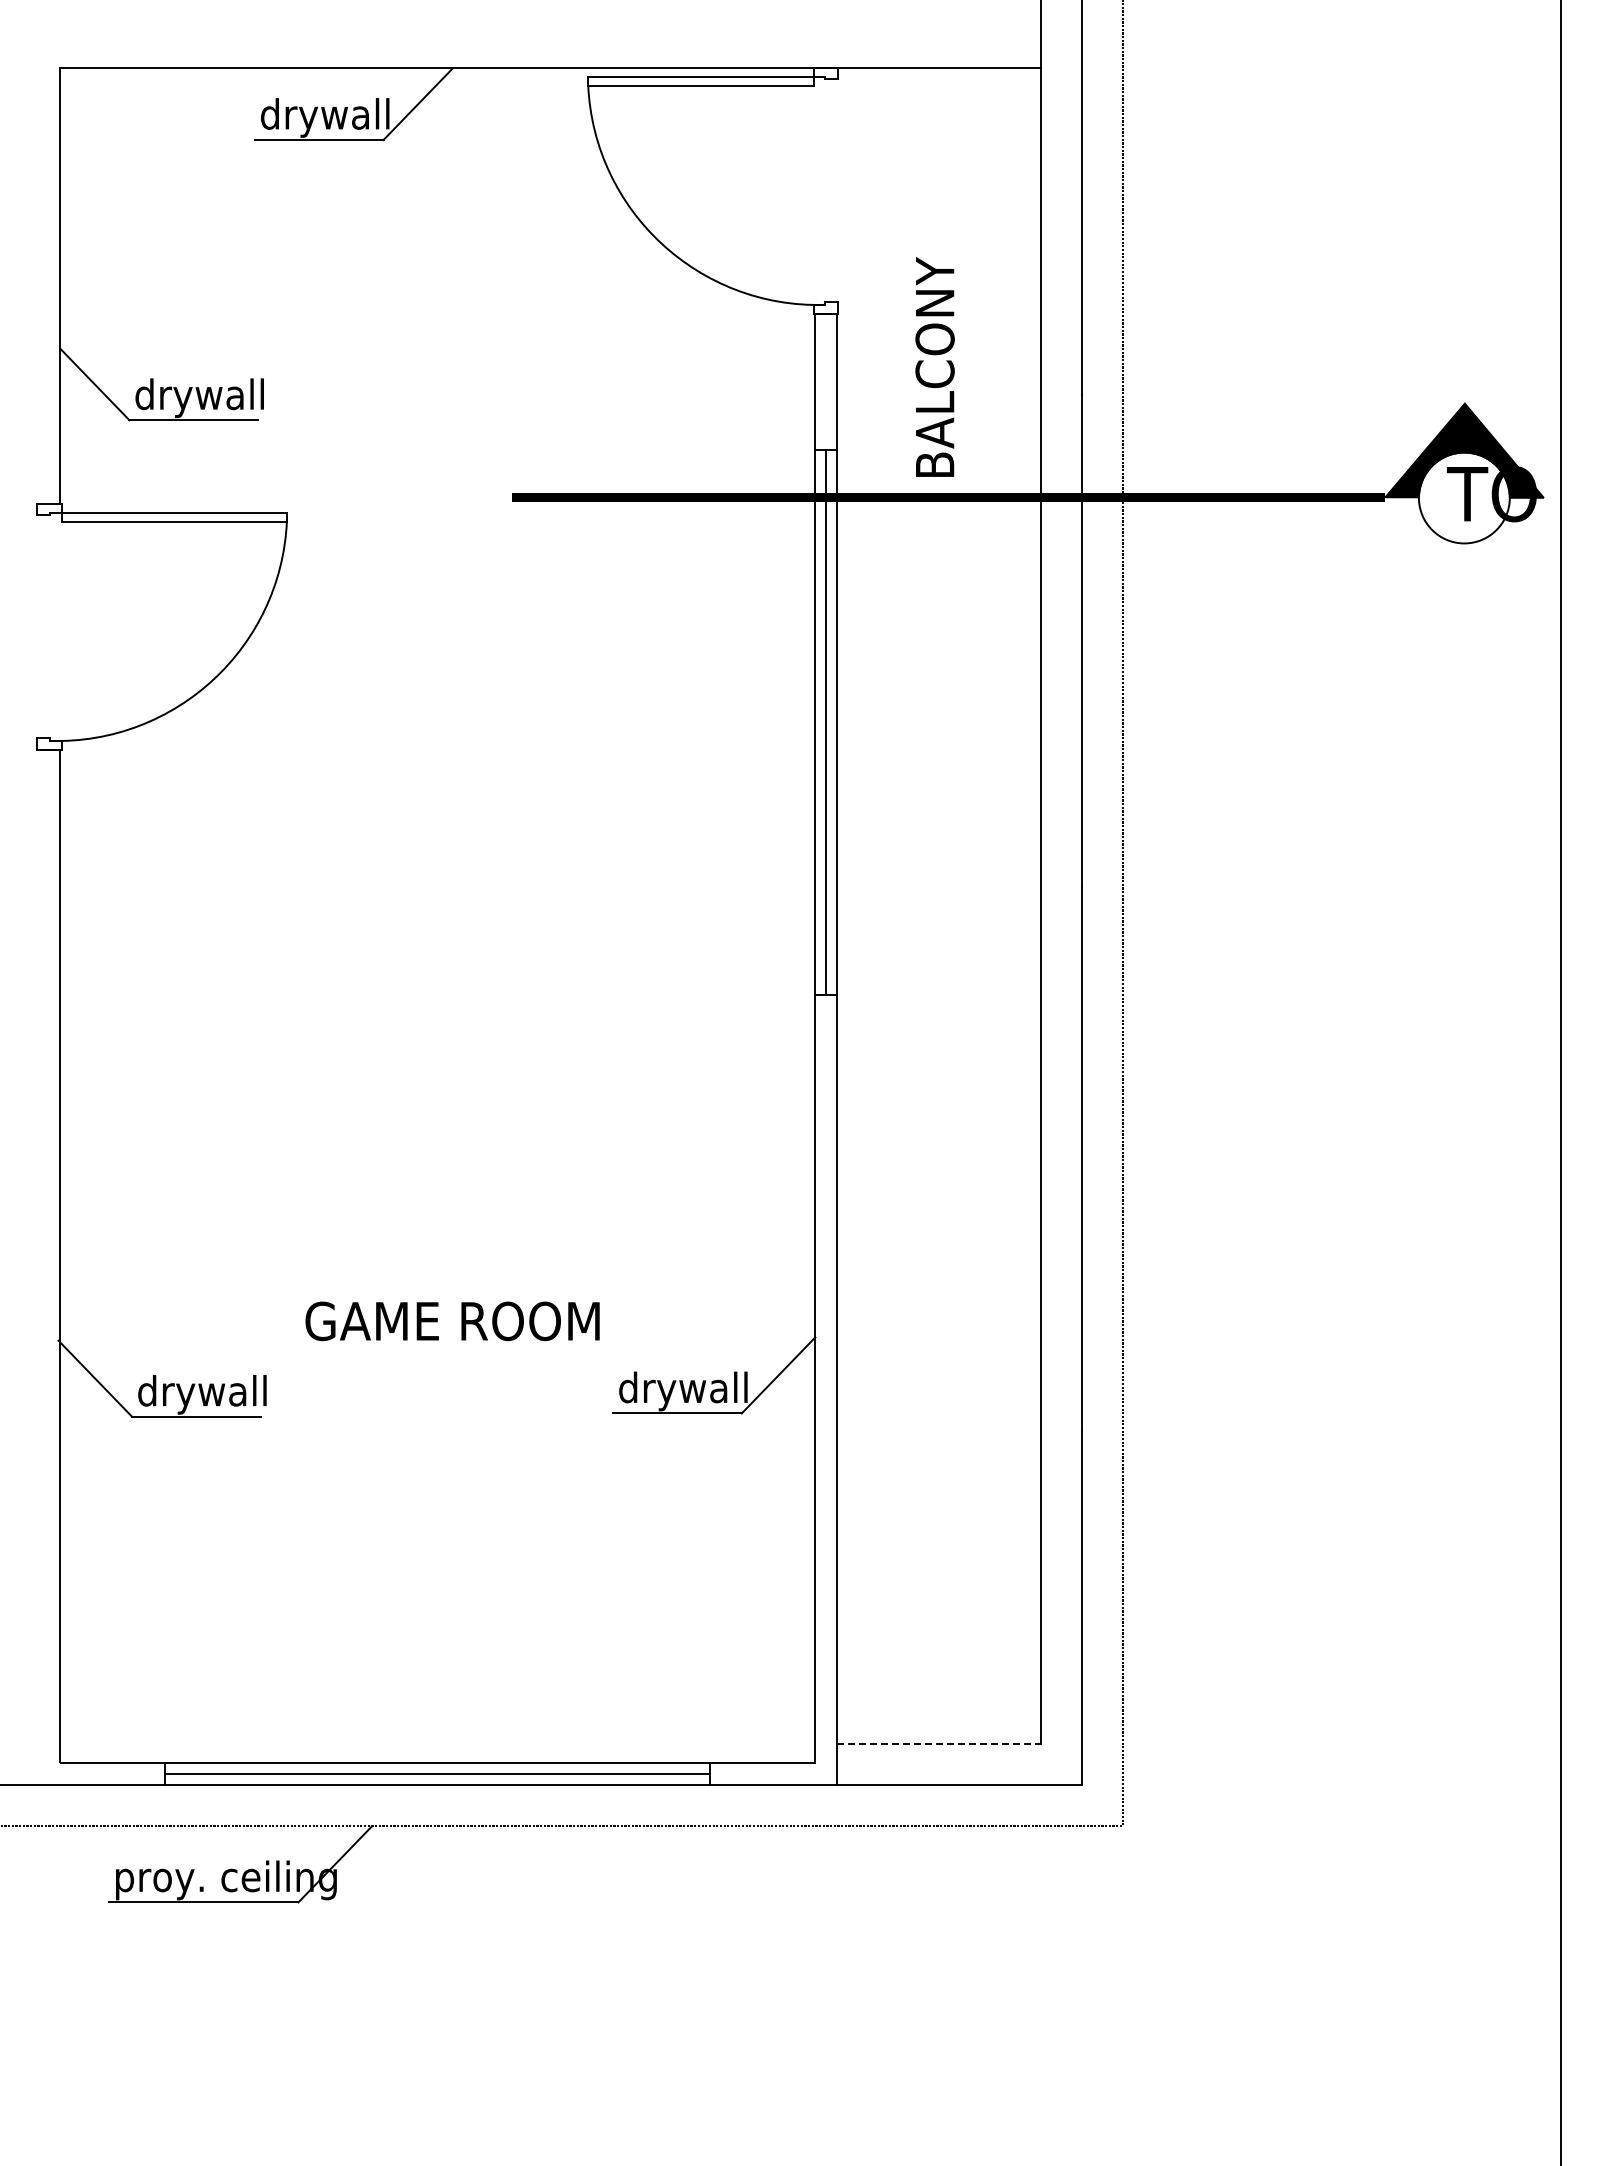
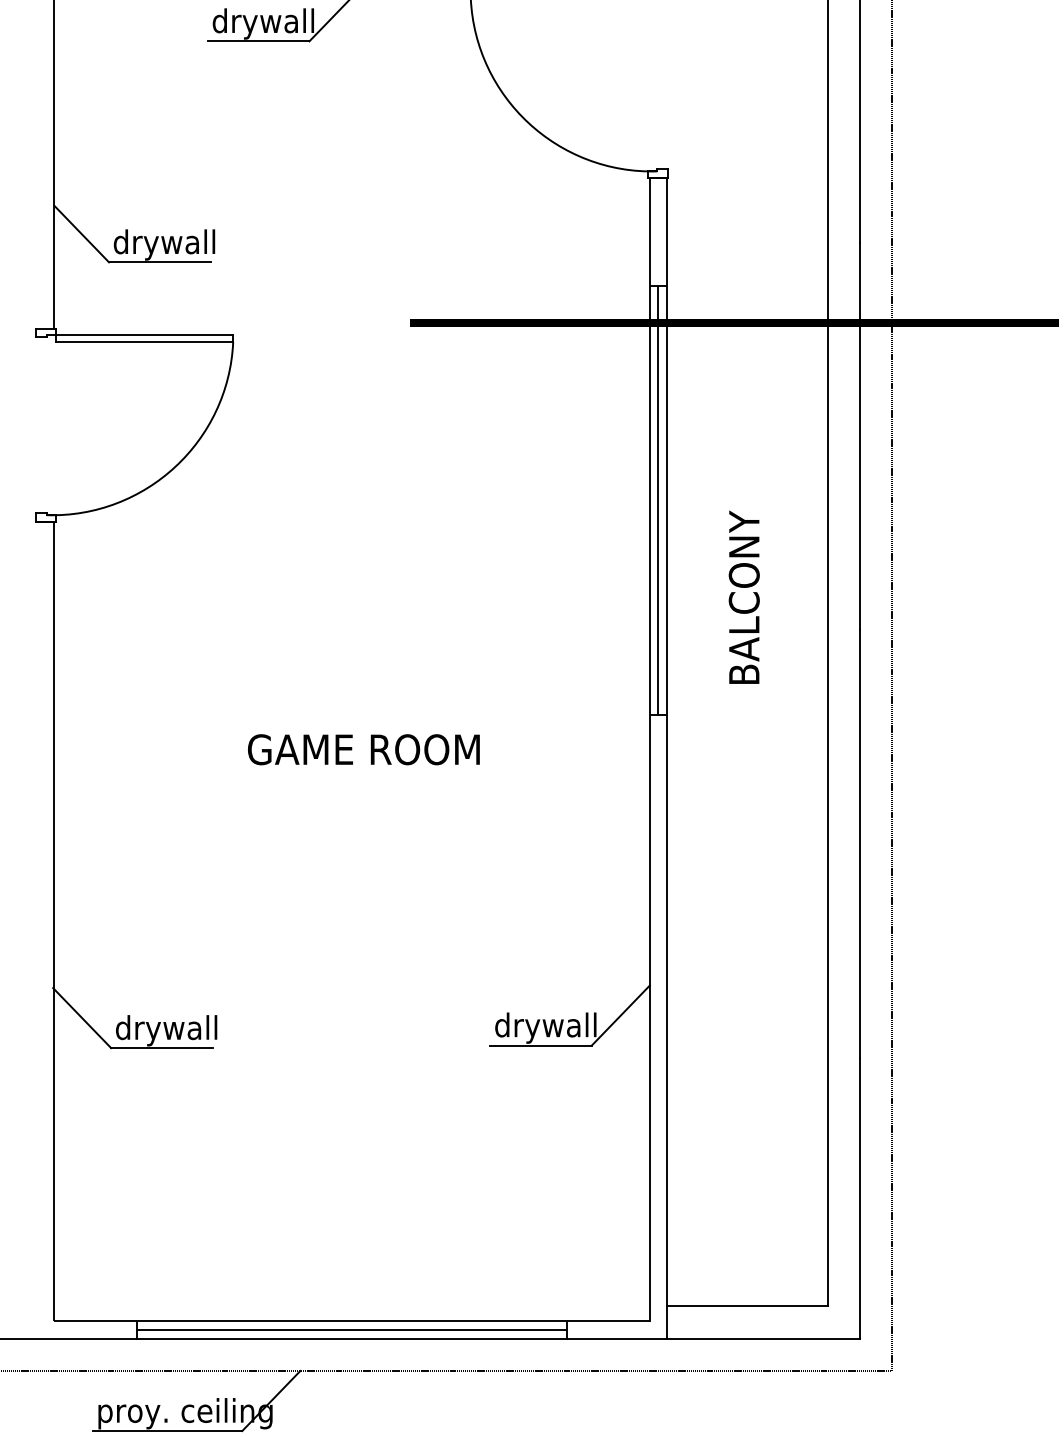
text: (934, 366) -> (743, 596), moved
text: (452, 1321) -> (363, 749), moved
line: (939, 1744) -> (747, 1306), dashed -> solid

